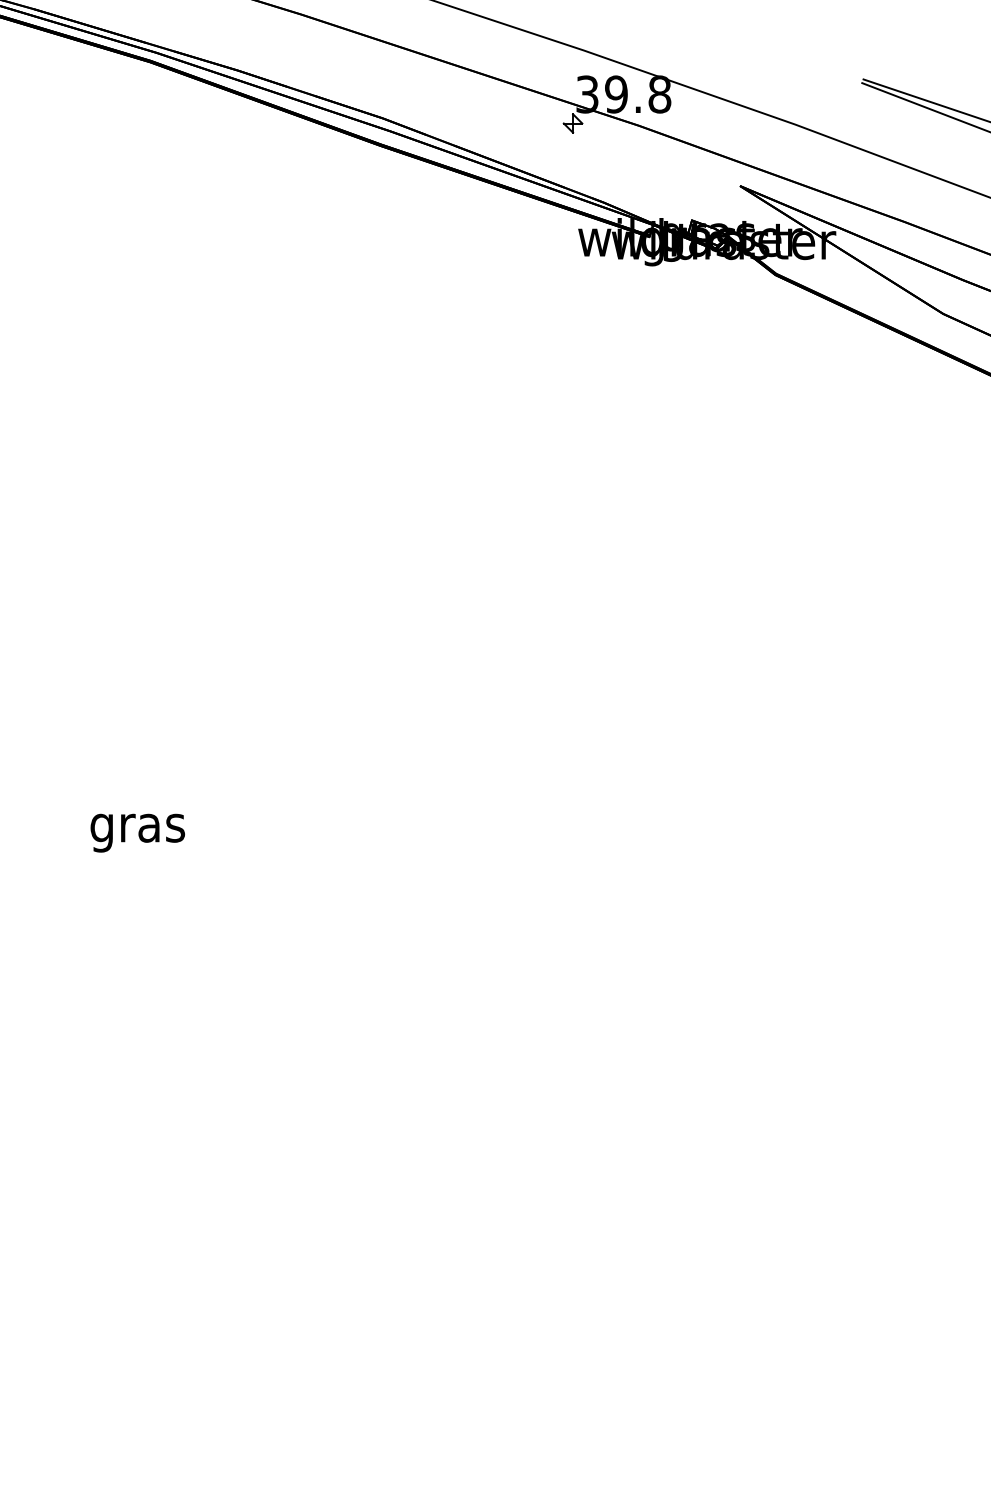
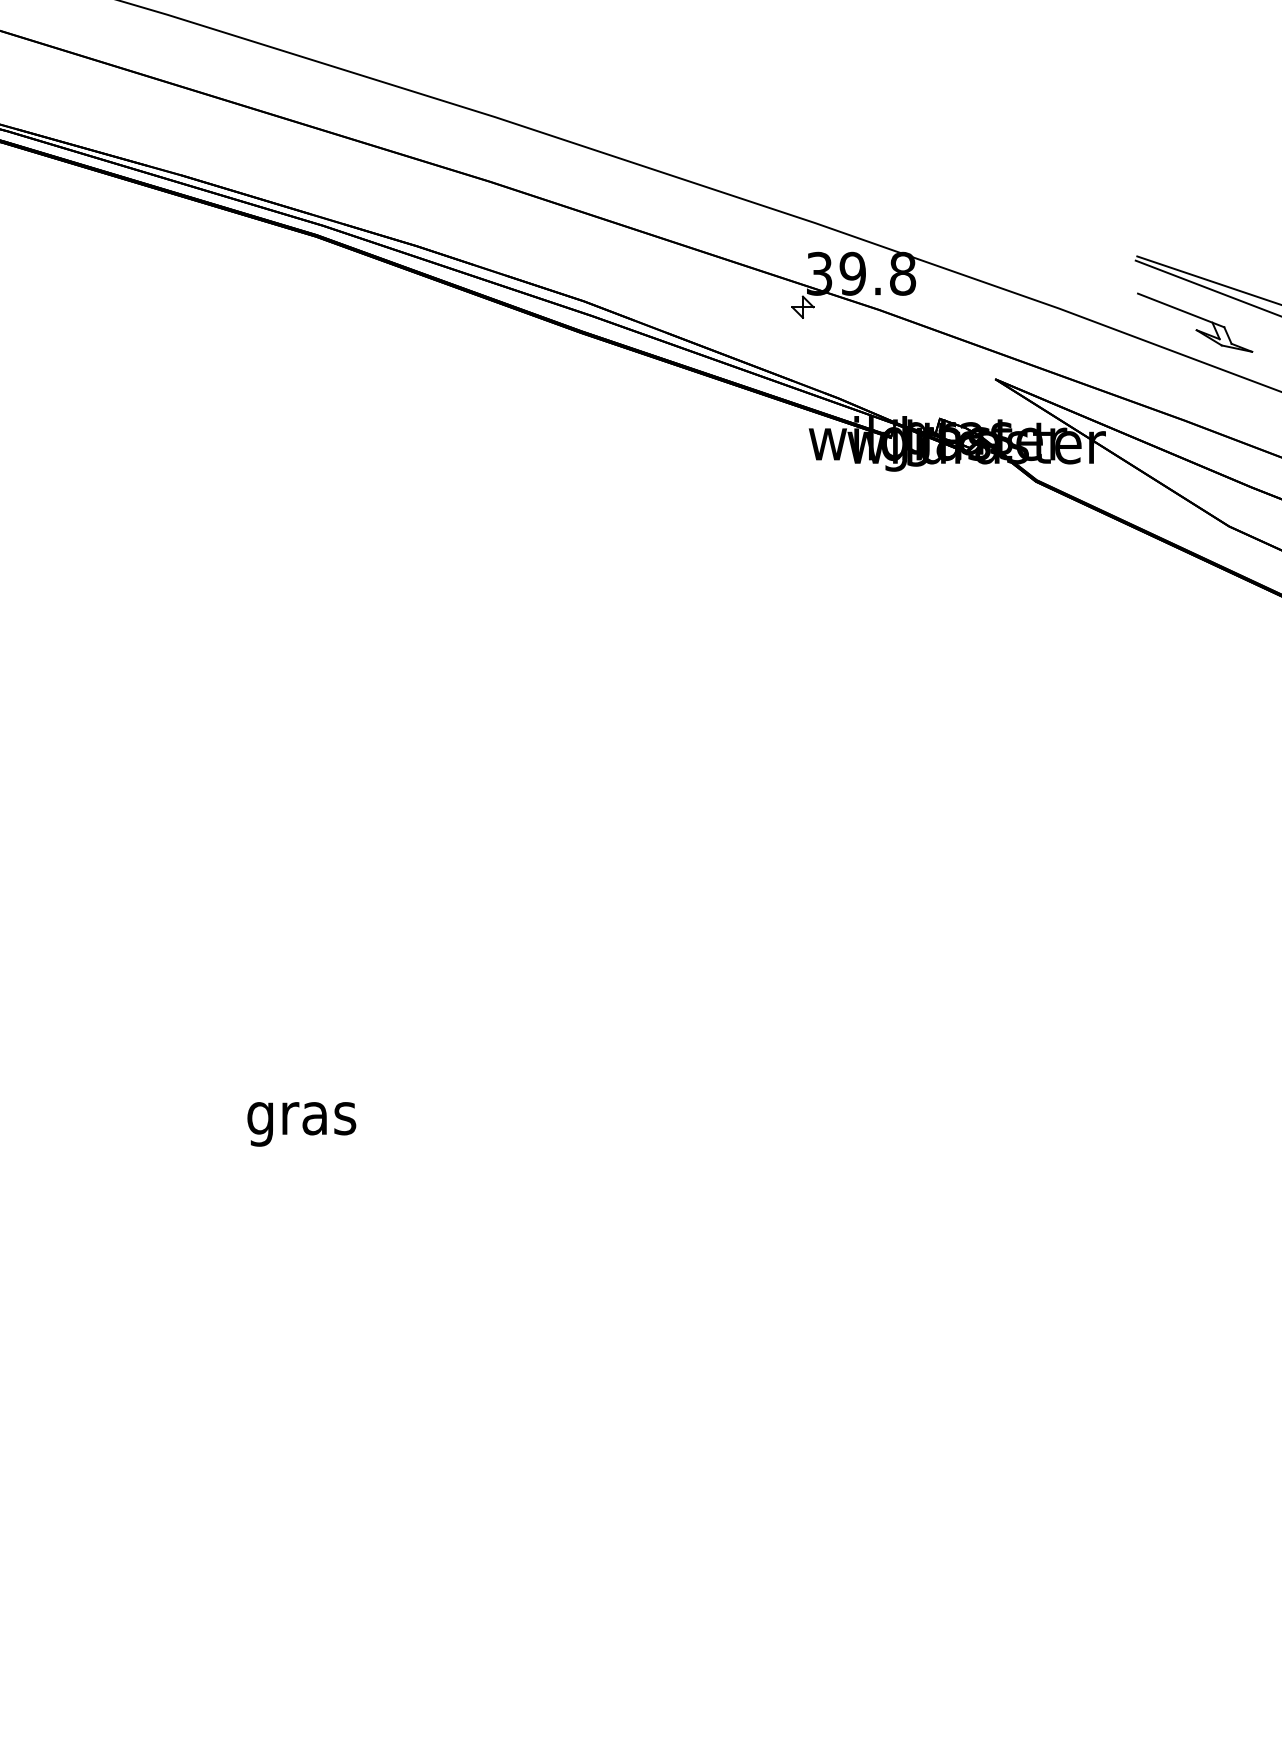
part: (914, 136) -> (1195, 322), added

